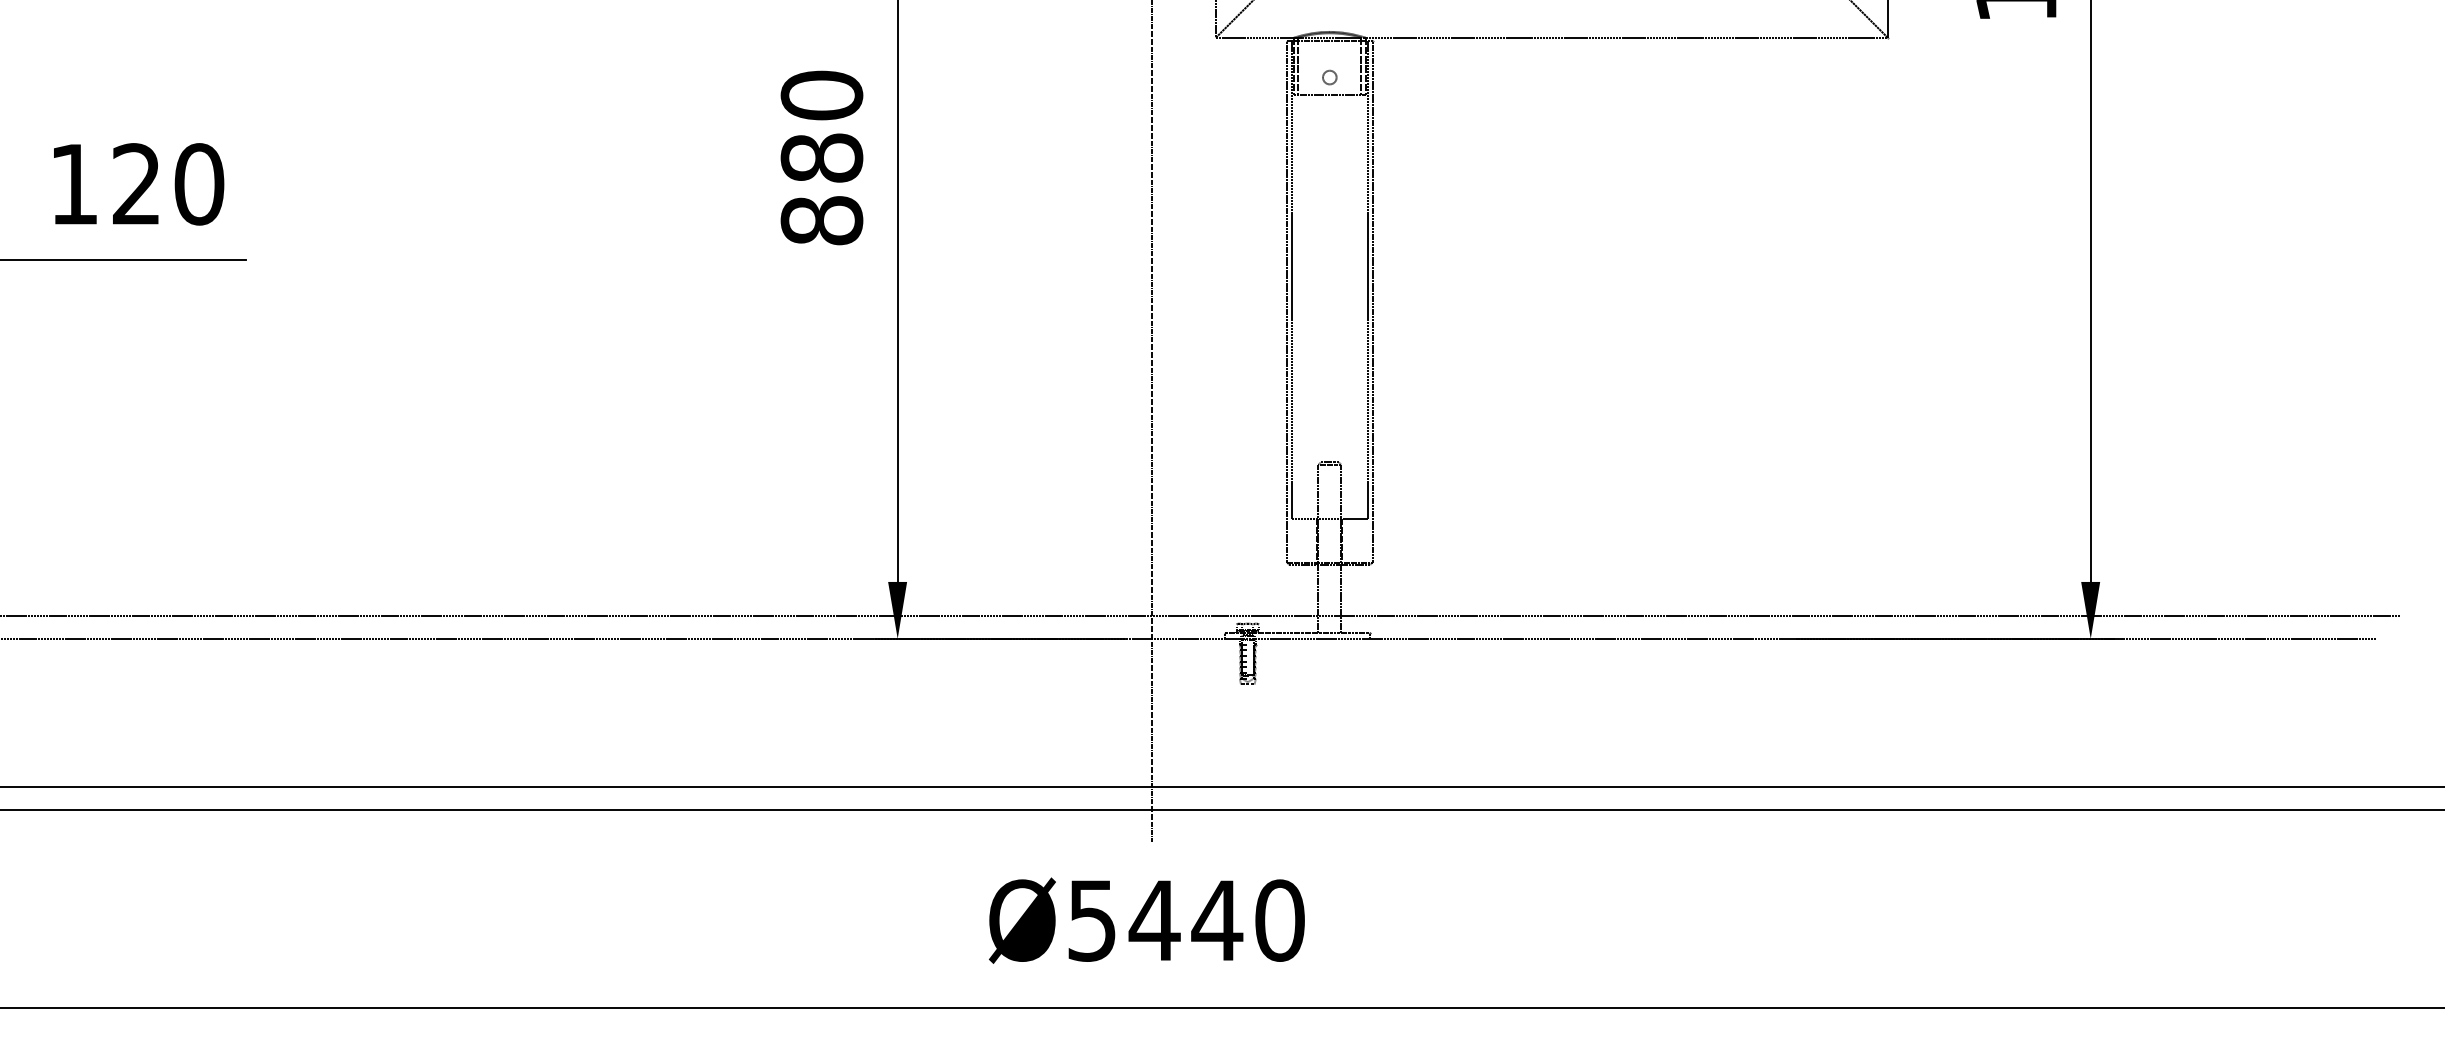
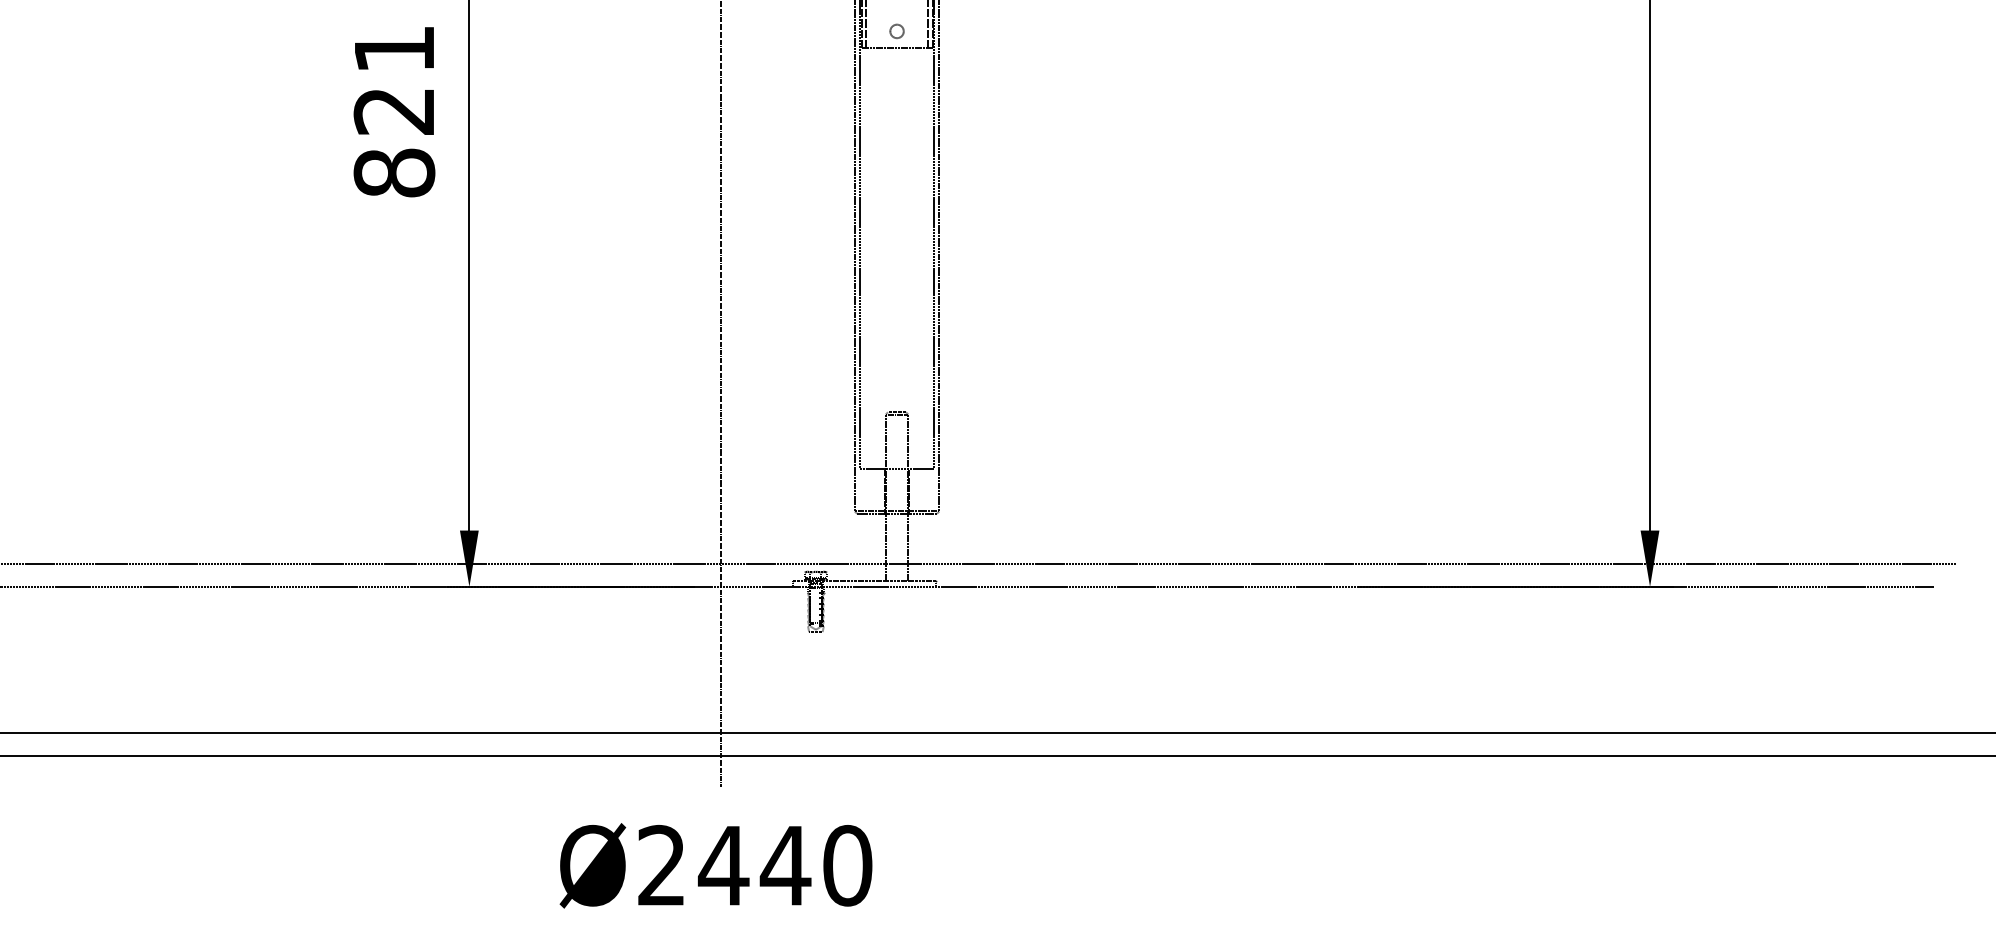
text: (821, 126) -> (394, 79), 880 -> 821
text: (1091, 920) -> (661, 865), Ø5440 -> Ø2440

